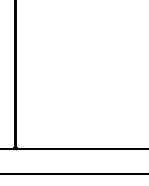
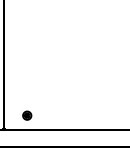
part: (50, 127) -> (27, 115), added

